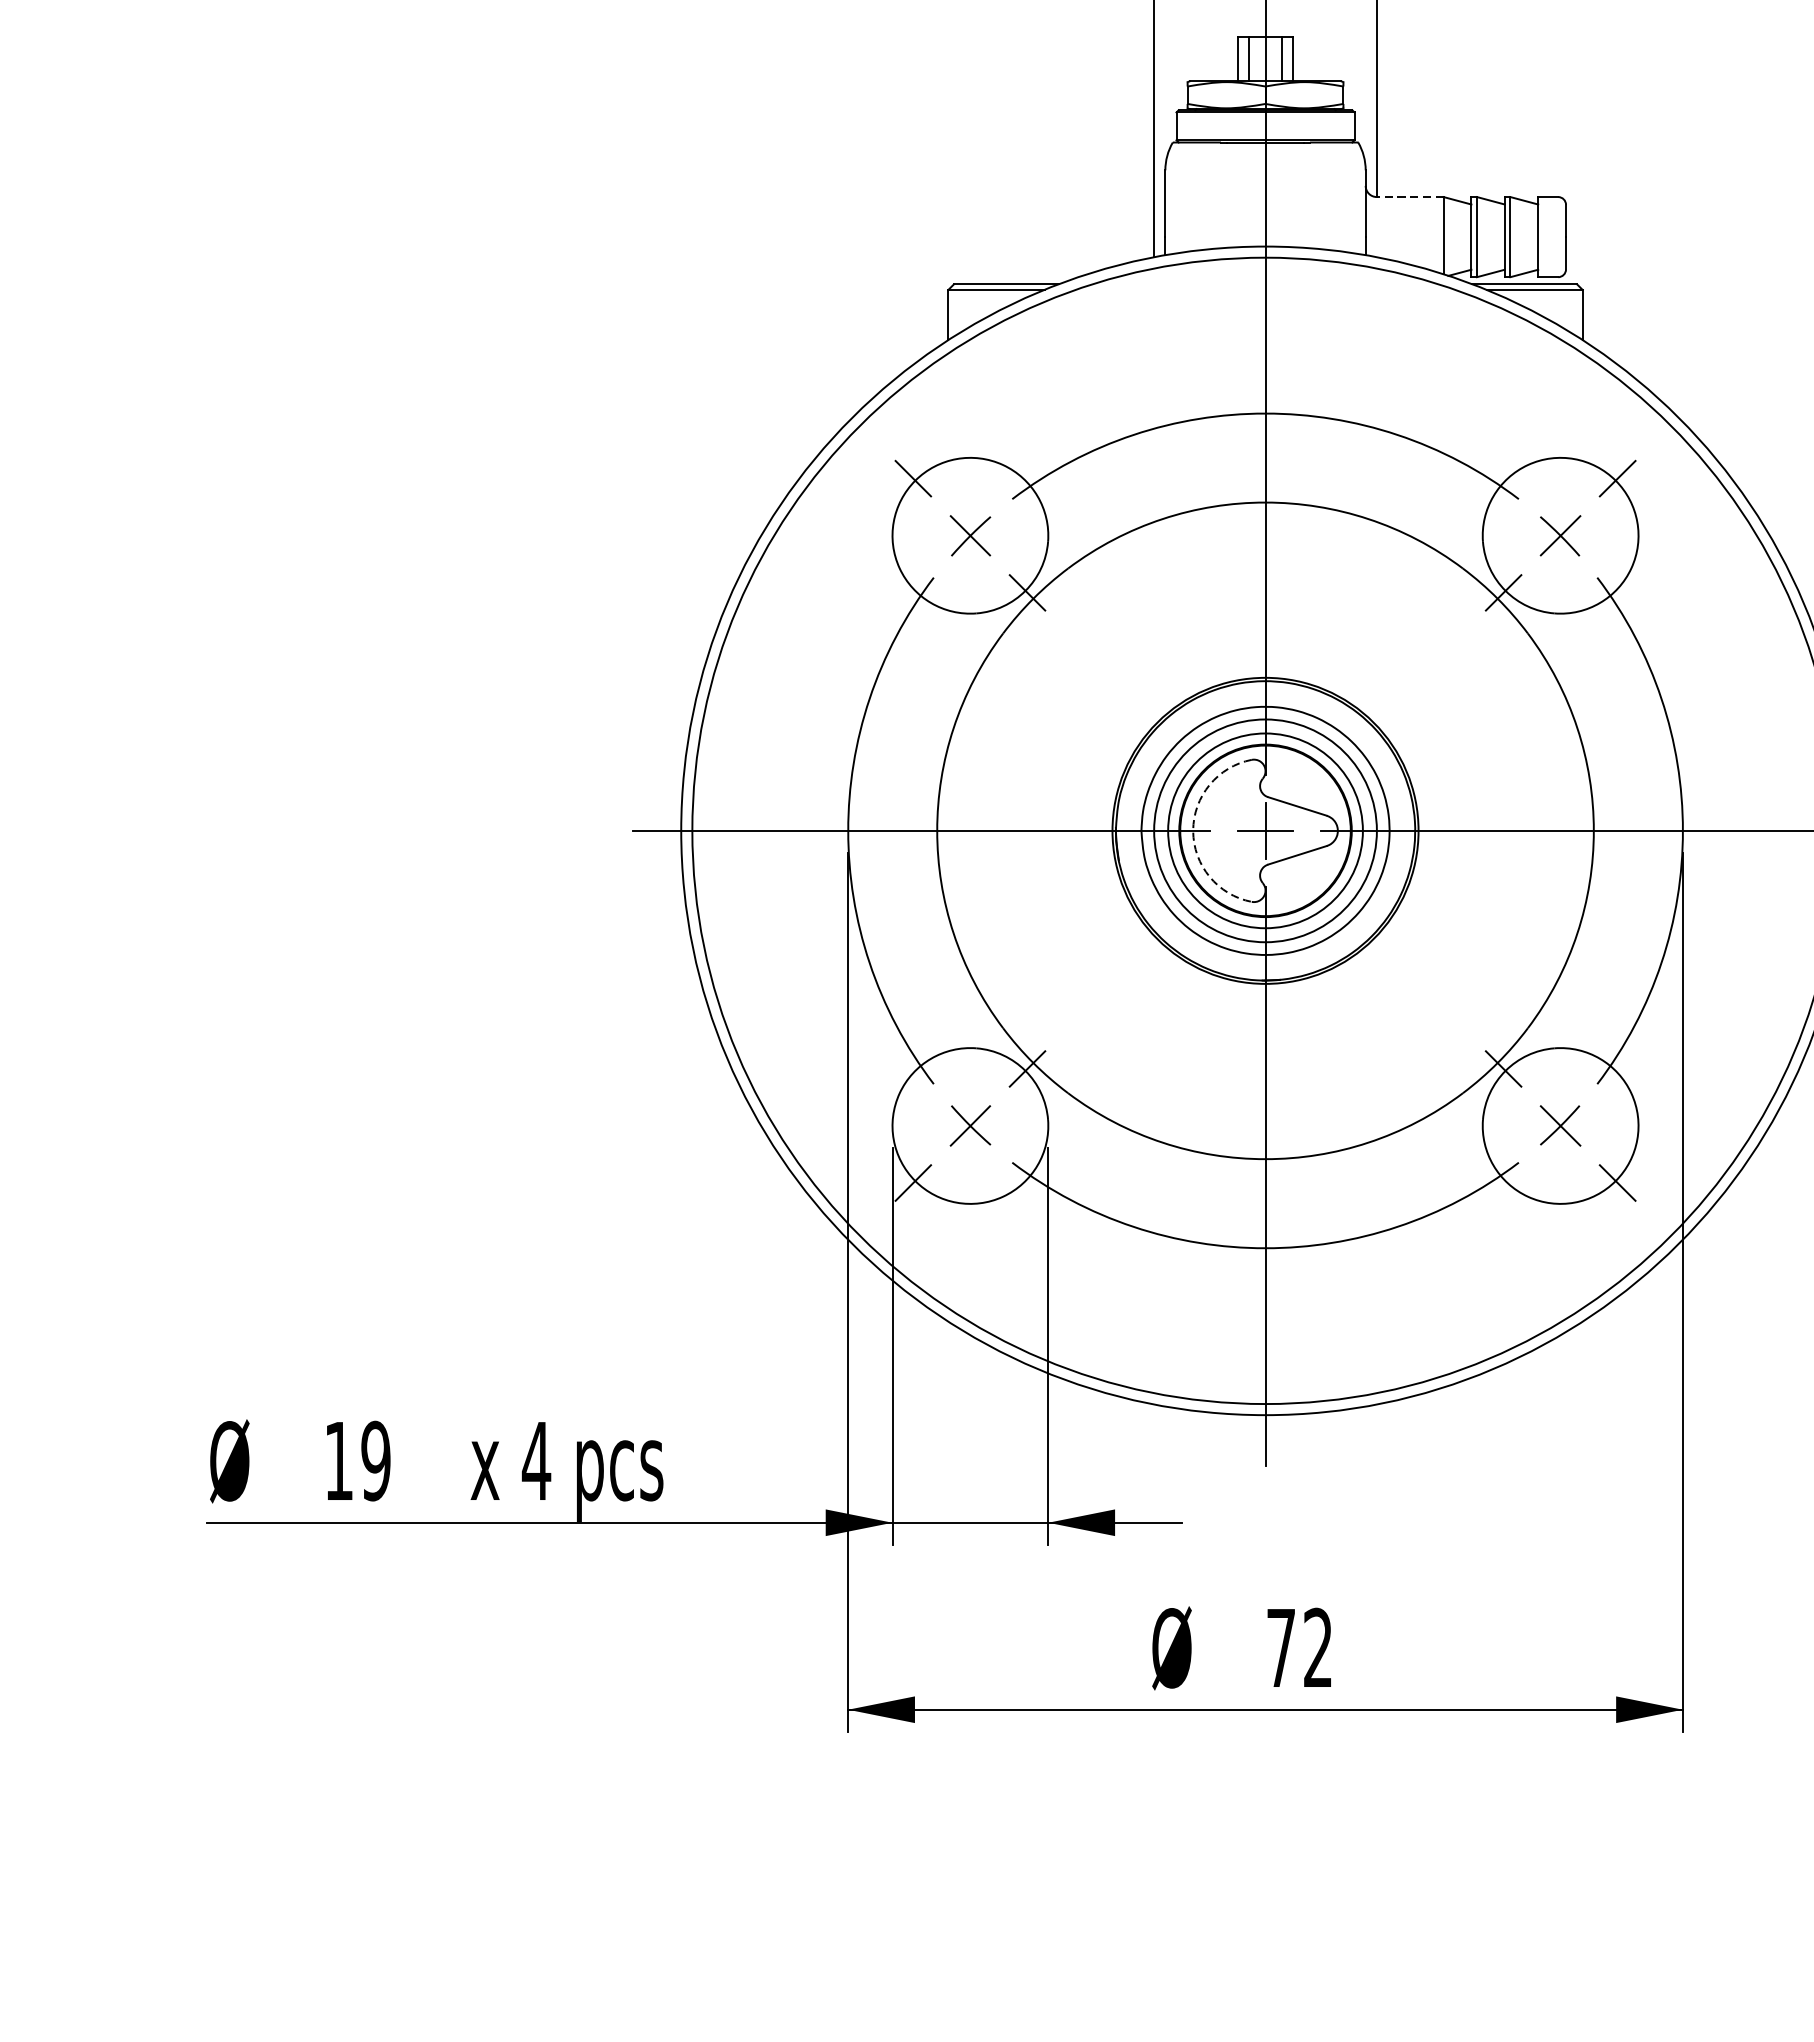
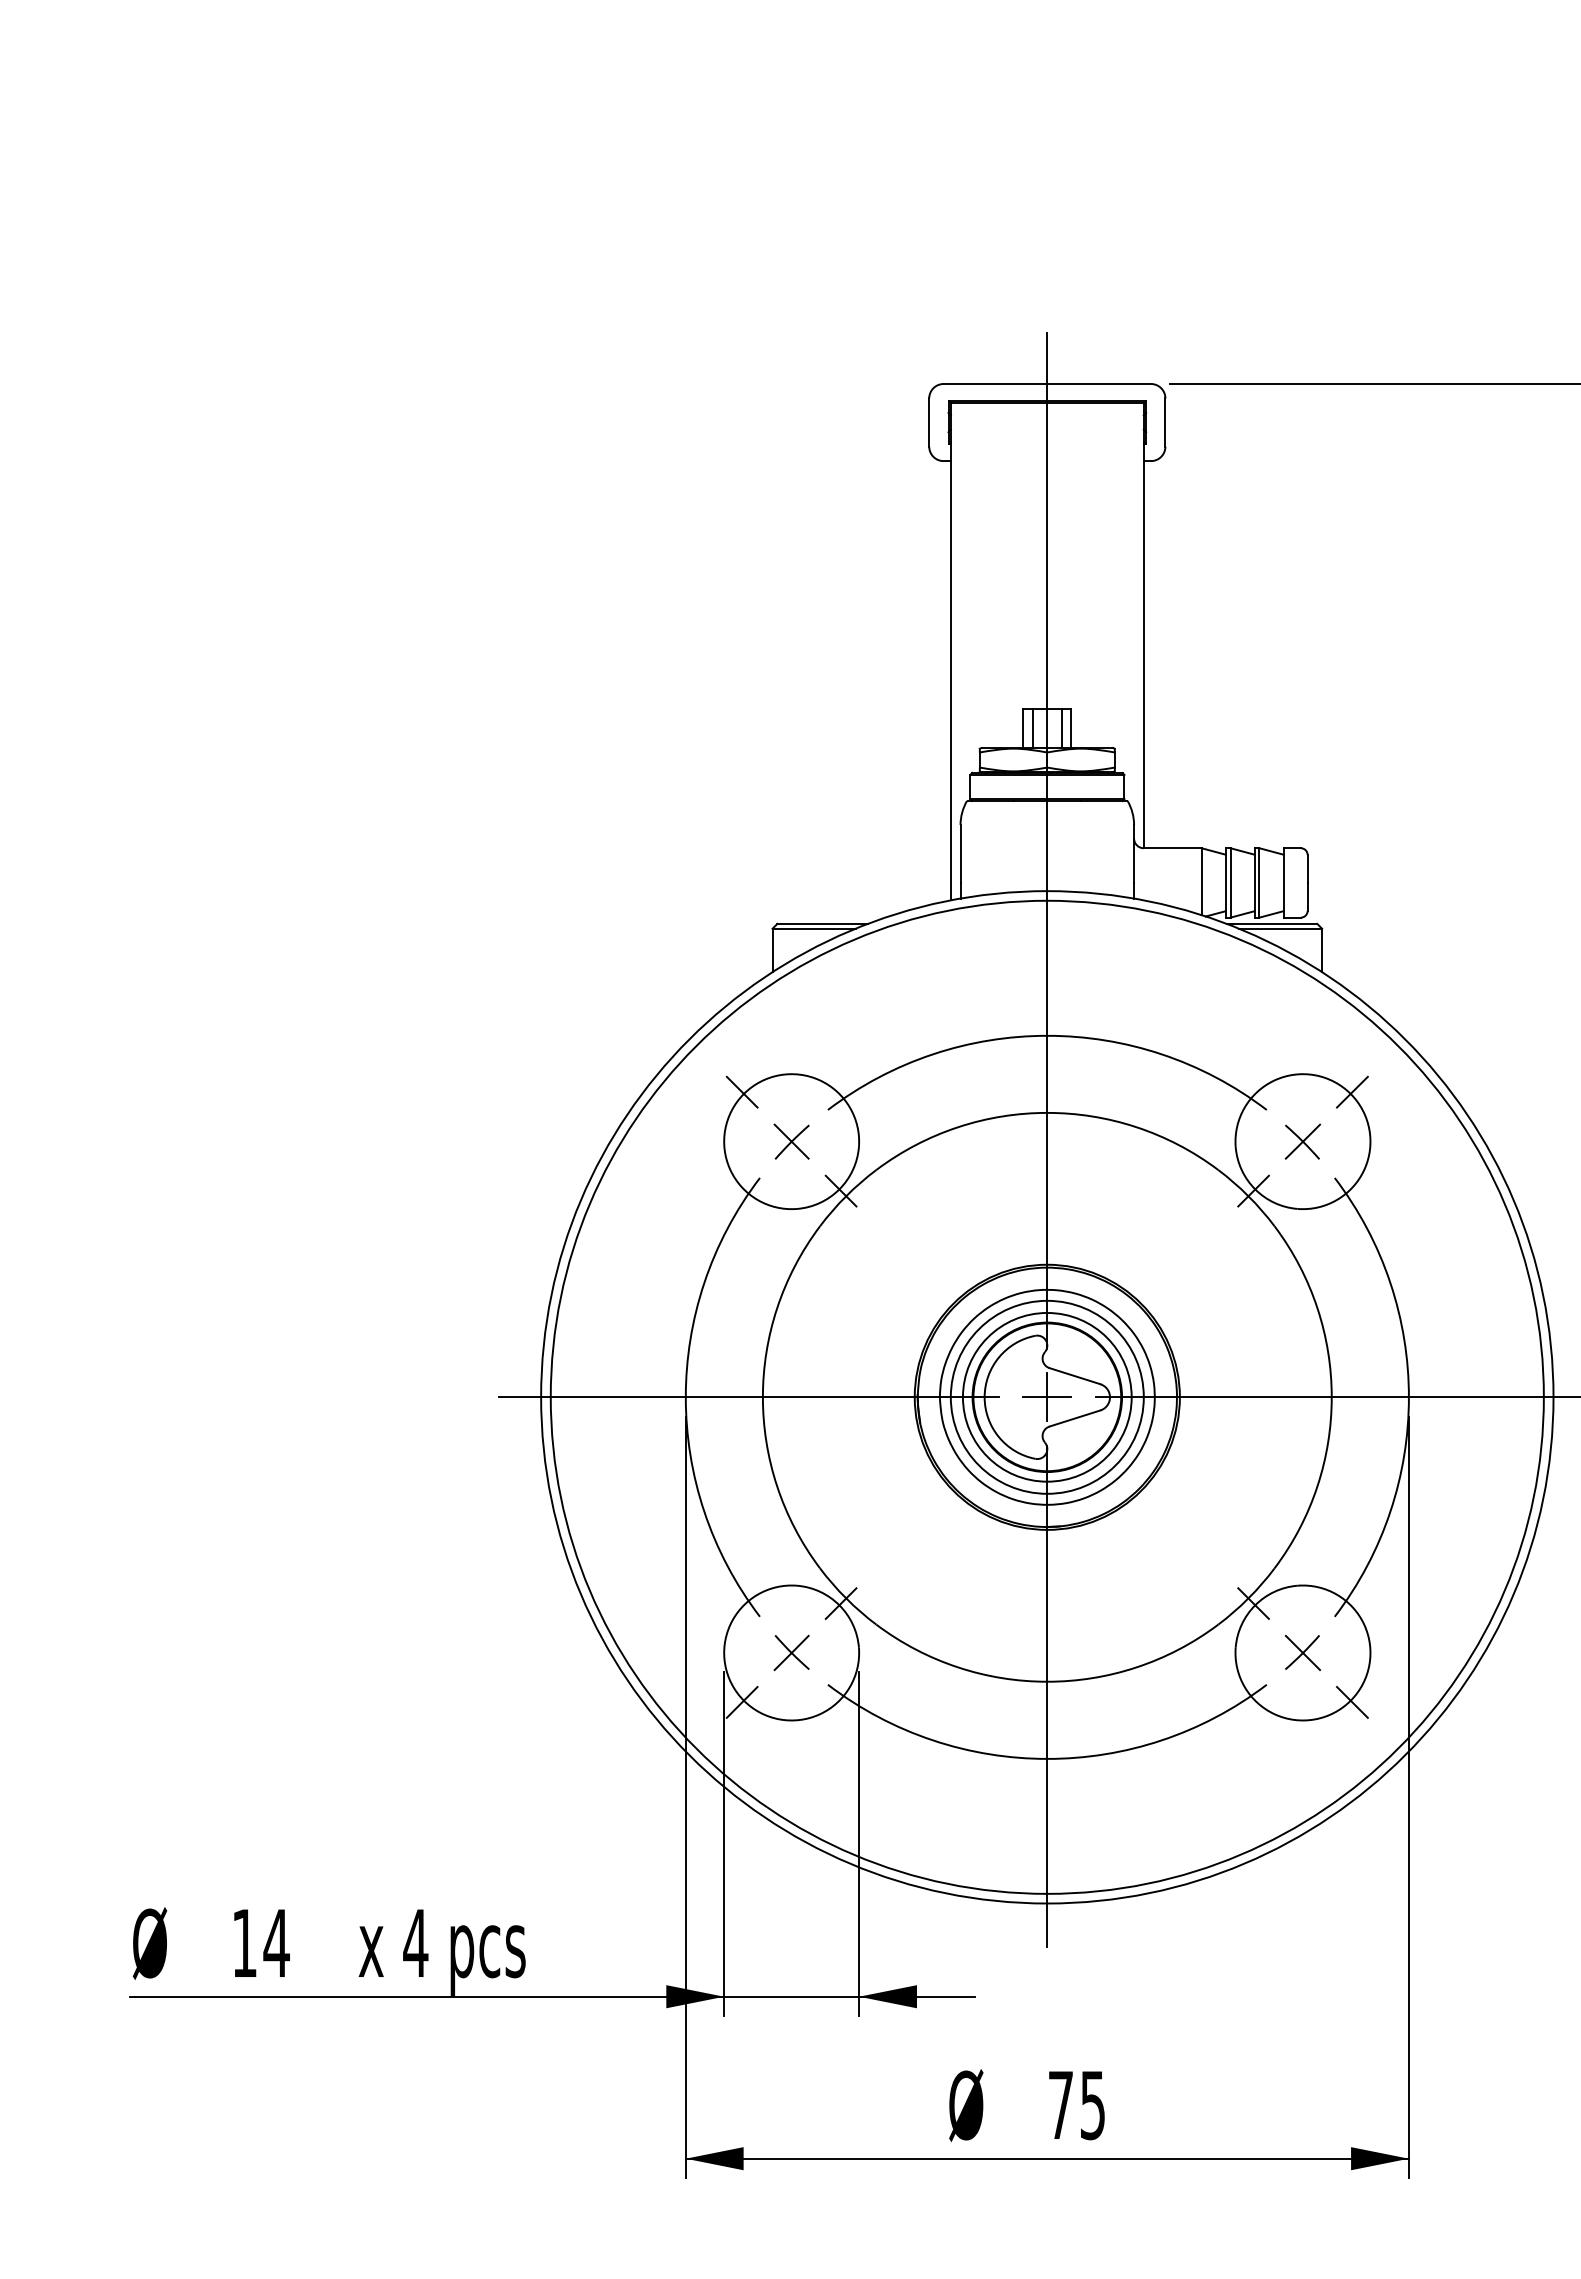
line: (1410, 197) -> (1172, 848), dashed -> solid
arc: (1193, 831) -> (984, 1397), dashed -> solid
text: (375, 1461) -> (276, 1943), 19 -> 14
text: (1317, 1648) -> (1092, 2105), 72 -> 75

